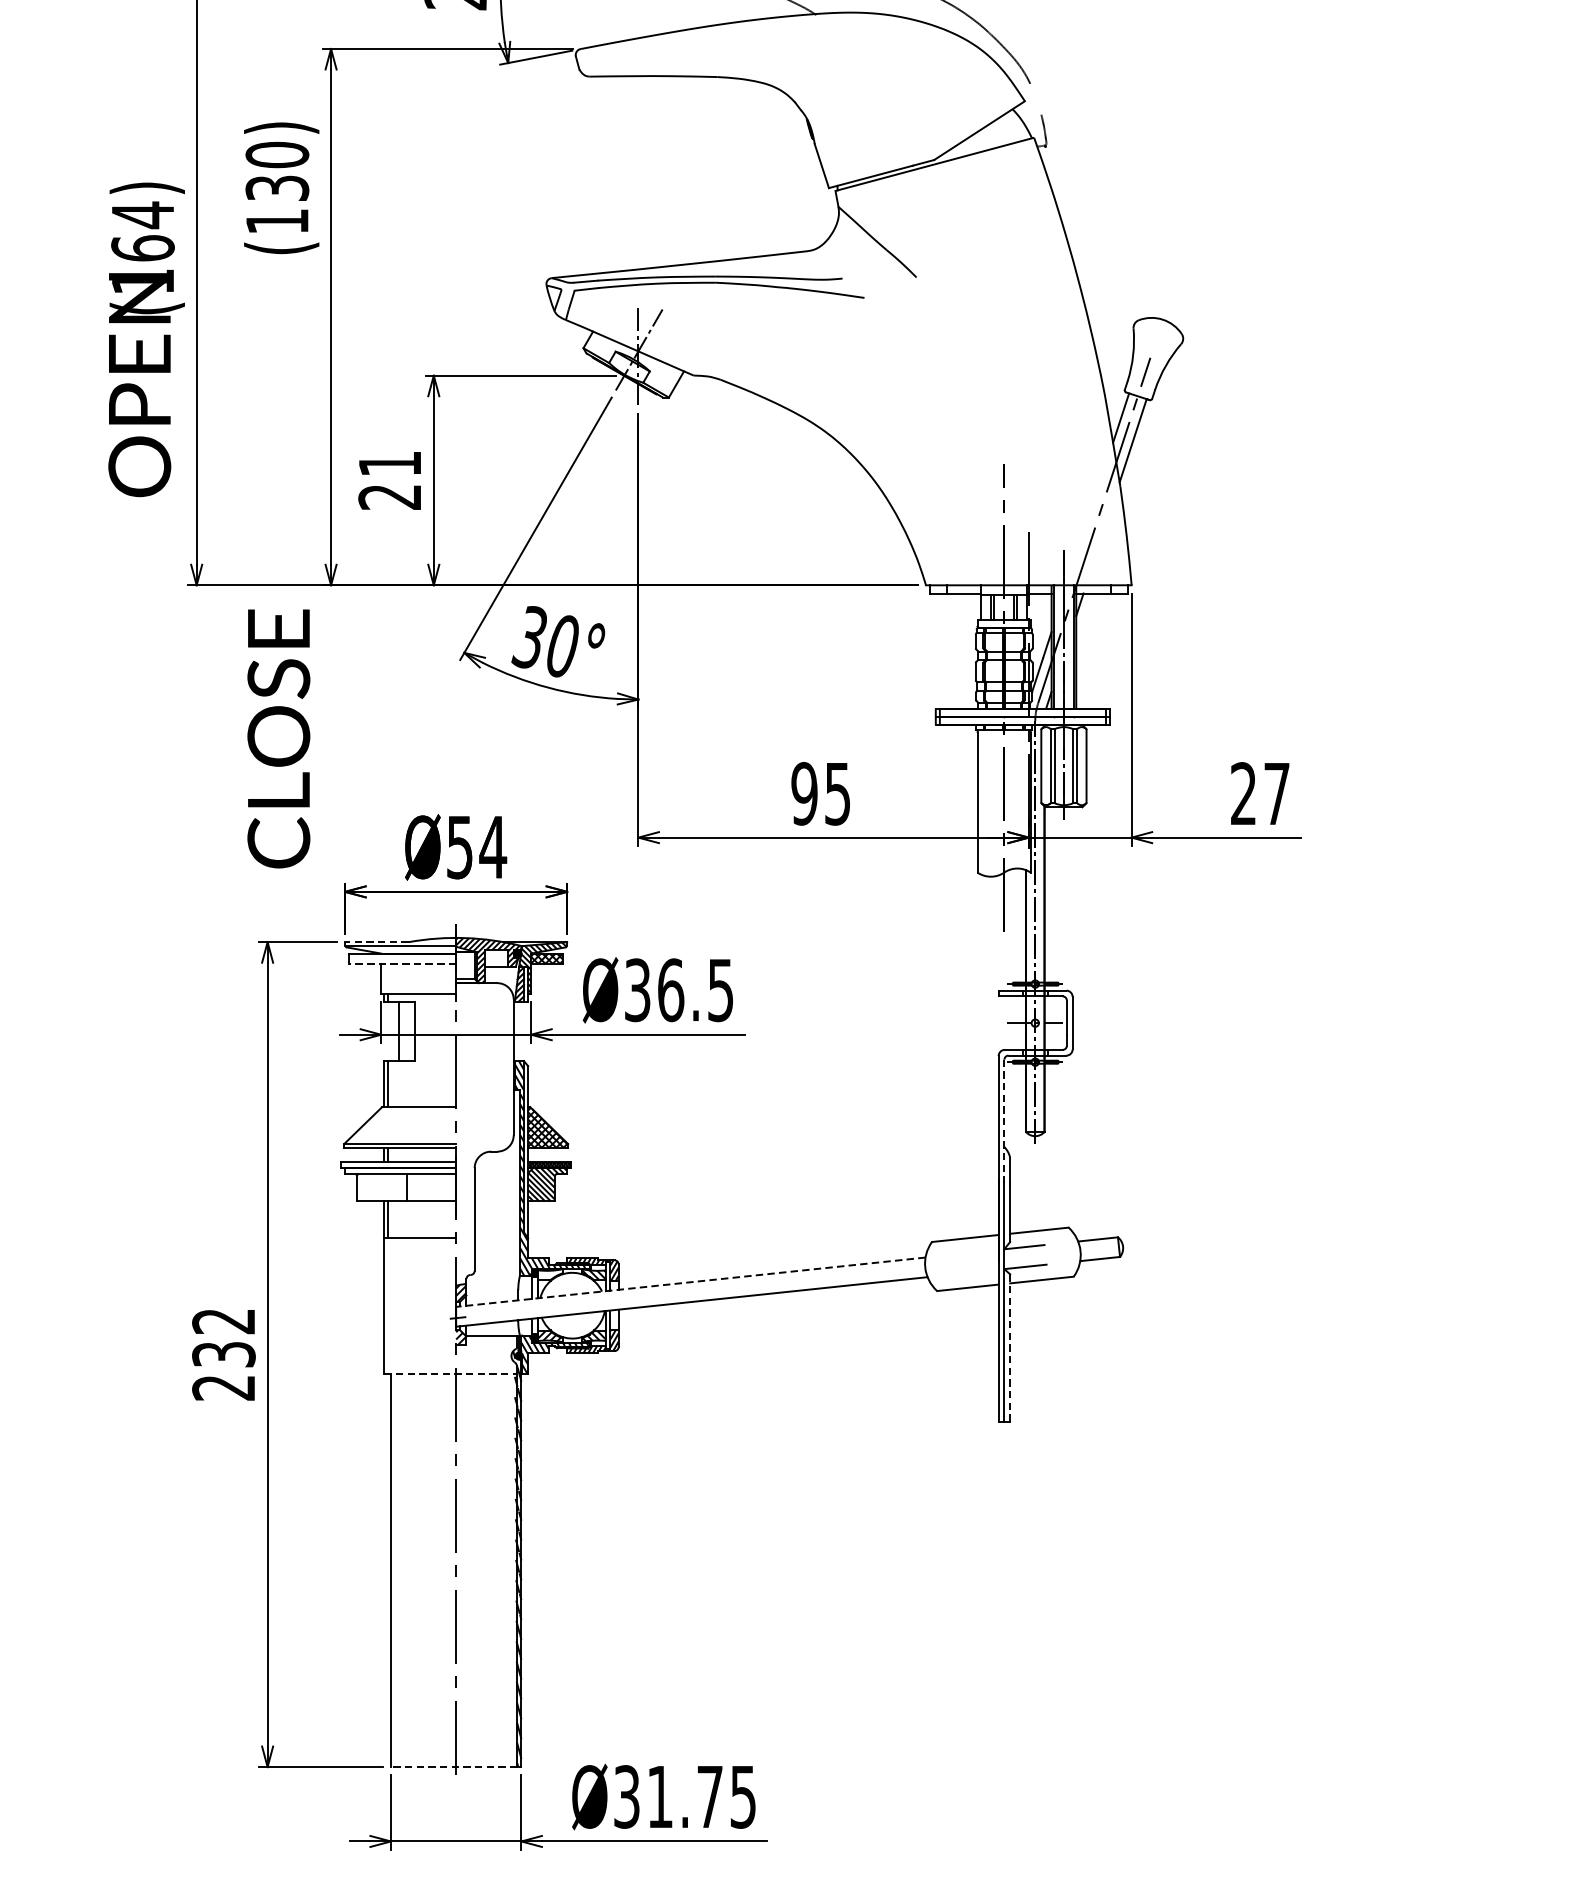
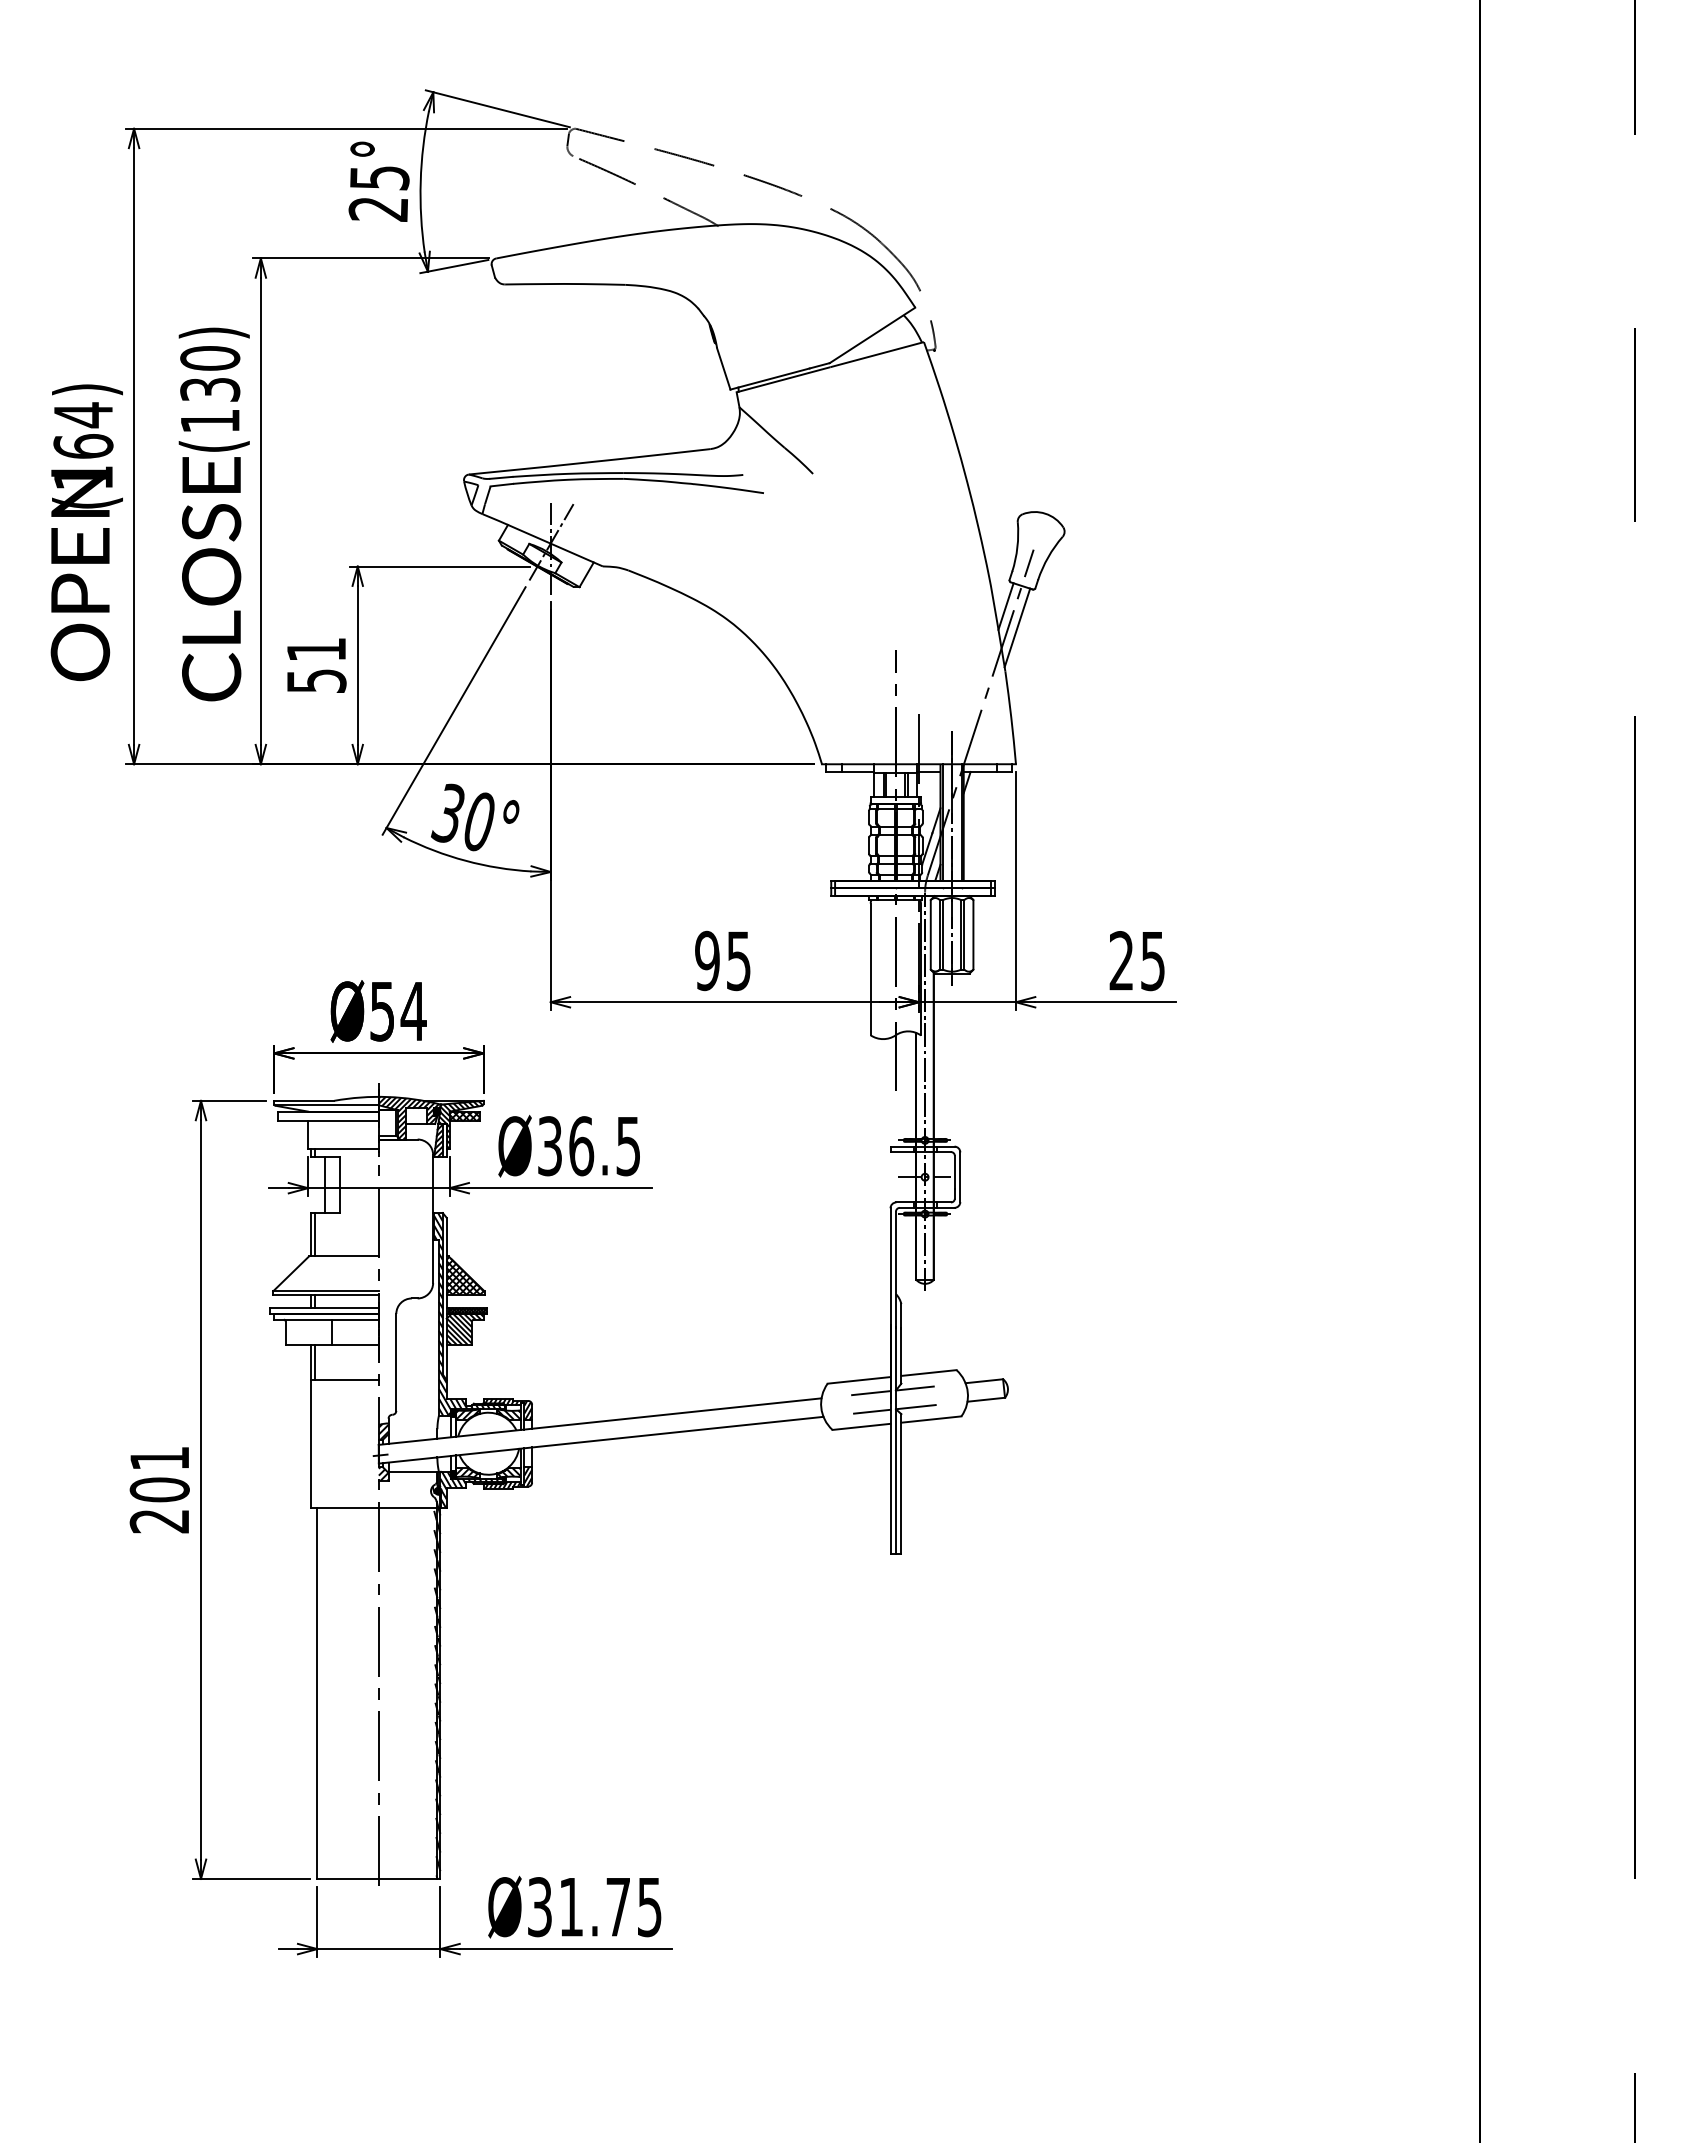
text: (390, 497) -> (316, 681), 21 -> 51
text: (278, 739) -> (211, 579), moved
text: (1276, 794) -> (1152, 961), 27 -> 25
line: (377, 941) -> (304, 1100), dashed -> solid
line: (401, 964) -> (327, 1121), dashed -> solid
line: (1003, 1120) -> (895, 1269), dashed -> solid
line: (978, 1252) -> (871, 1393), added
line: (979, 1271) -> (872, 1411), added
hatch: (550, 1274) -> (467, 1414), added
line: (691, 1282) -> (600, 1421), dashed -> solid
text: (223, 1338) -> (159, 1474), 232 -> 201
line: (1010, 1347) -> (901, 1483), dashed -> solid
line: (450, 1373) -> (373, 1507), dashed -> solid
line: (453, 1766) -> (376, 1878), dashed -> solid

